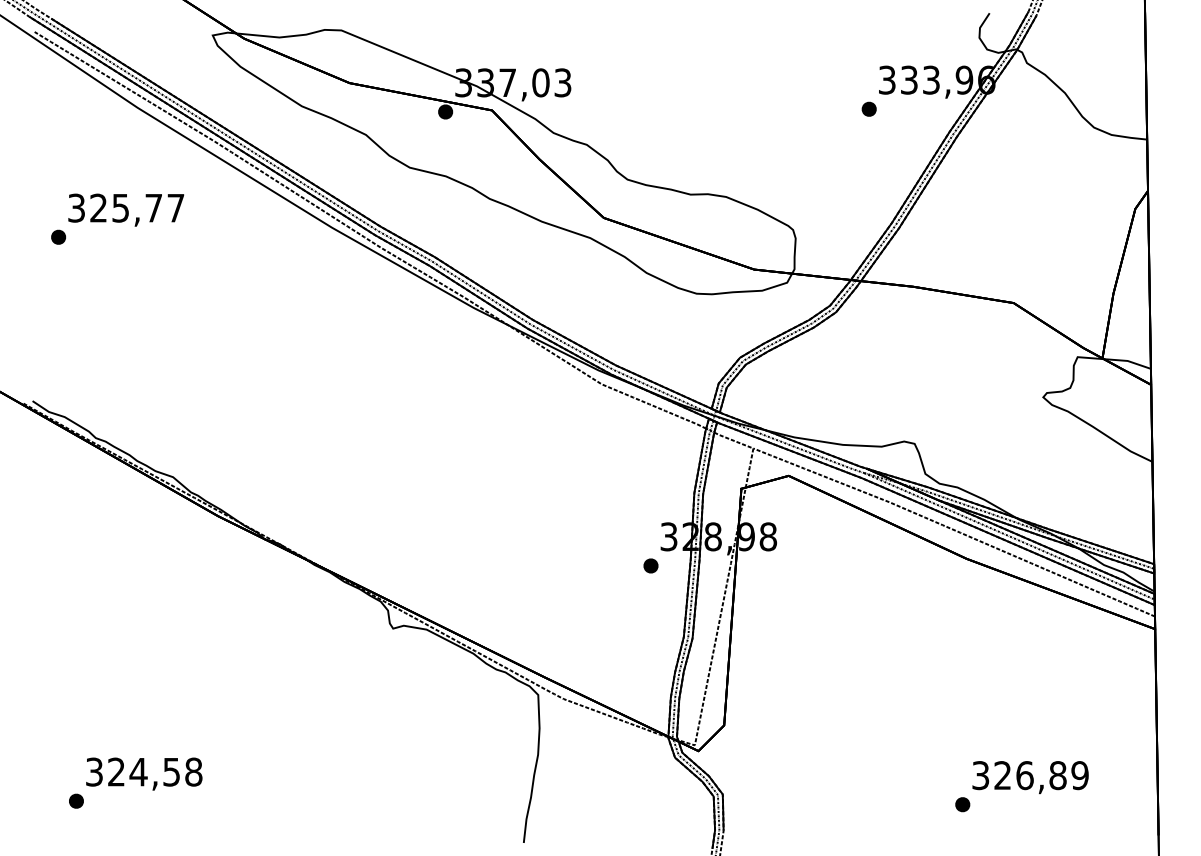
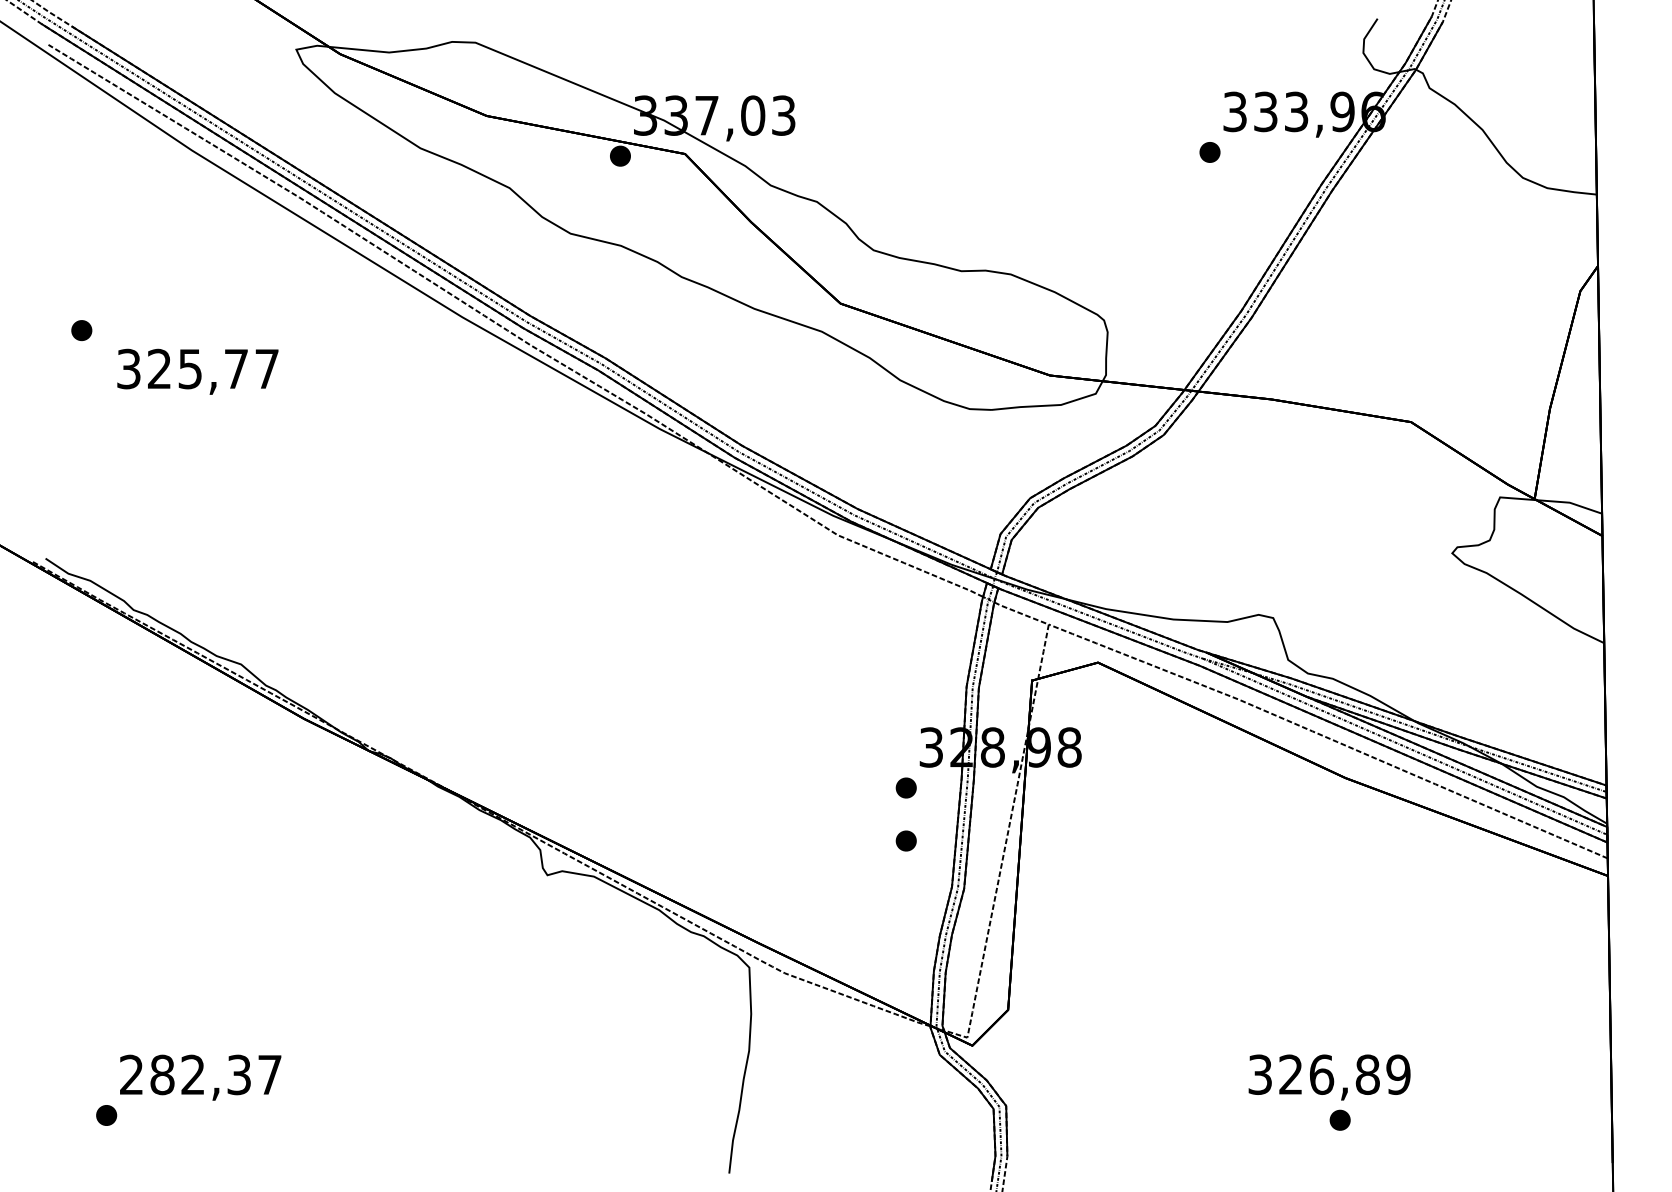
text: (125, 209) -> (197, 371), moved
part: (650, 603) -> (905, 840), added
text: (144, 771) -> (201, 1074), 324,58 -> 282,37
text: (1030, 777) -> (1329, 1077), moved

